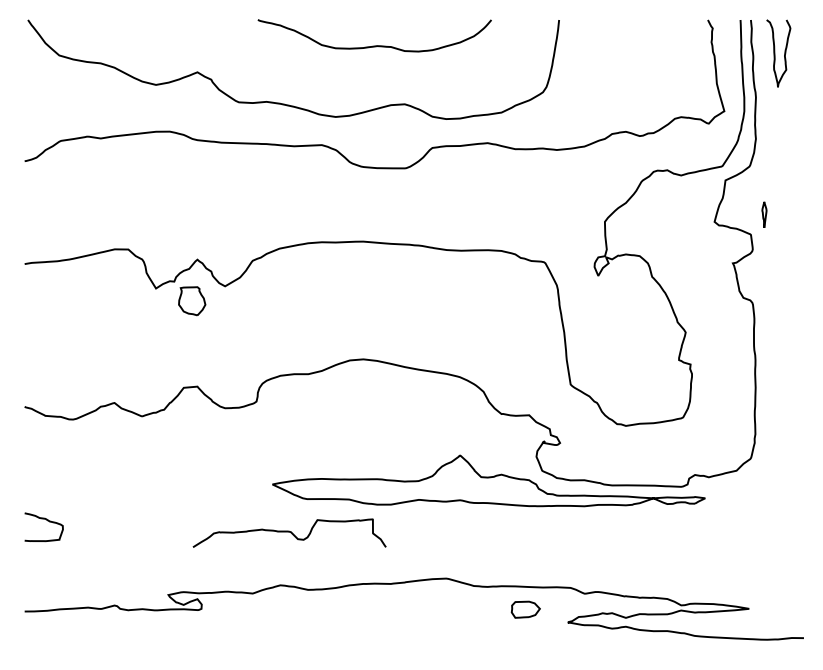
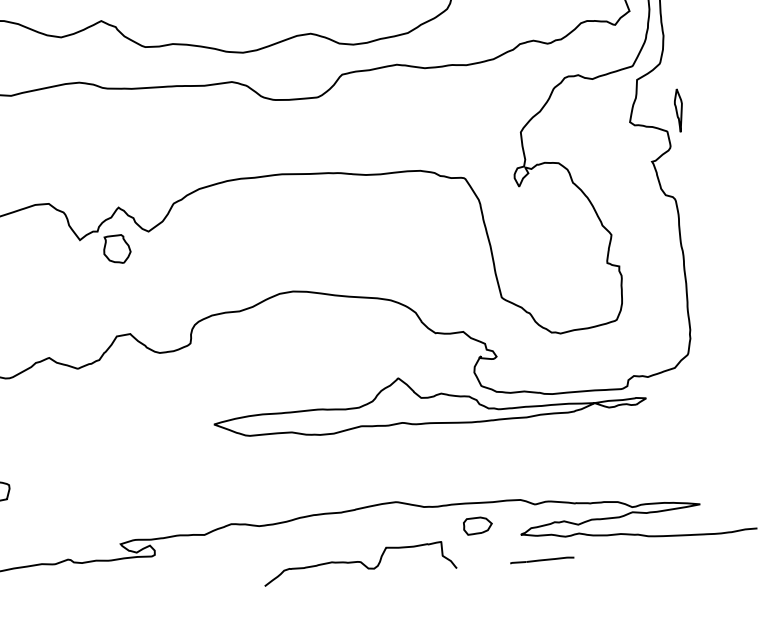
part: (764, 214) -> (679, 110), size x1.67
curve: (289, 532) -> (359, 562), moved
part: (586, 649) -> (541, 559), added

